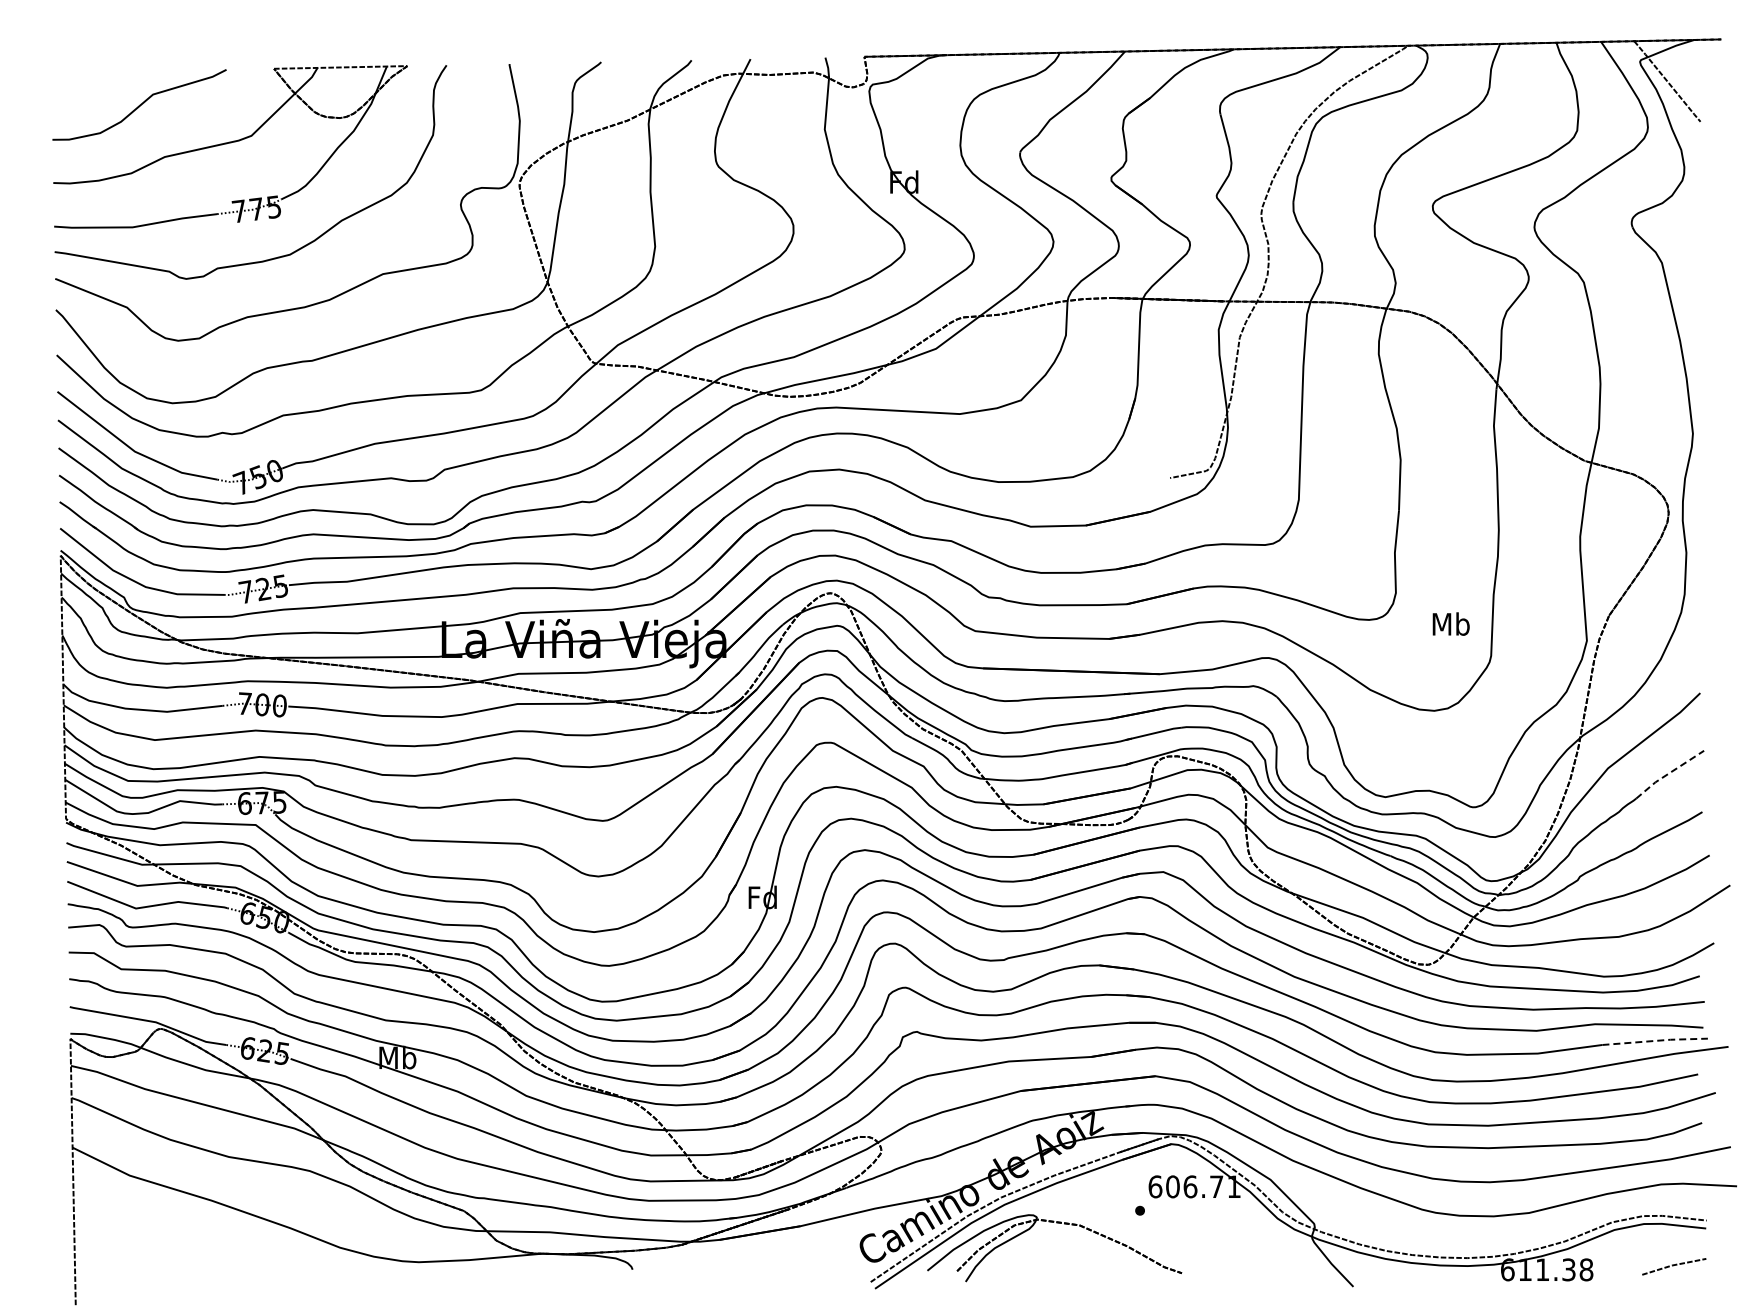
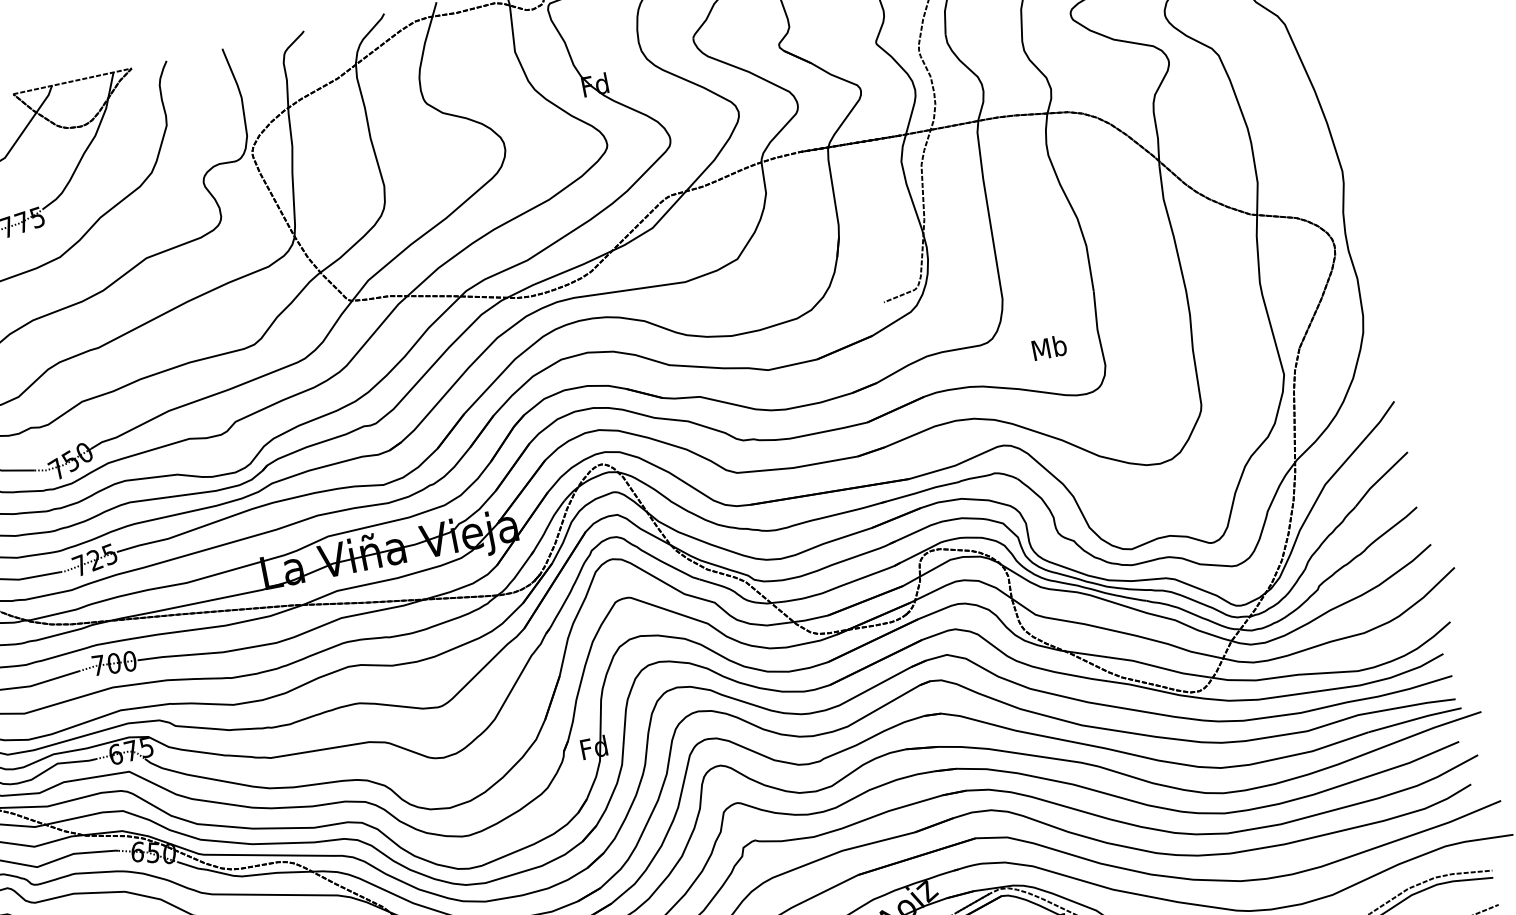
text: (1450, 623) -> (1048, 347), moved
line: (1668, 773) -> (1380, 478), dashed -> solid
line: (1655, 1040) -> (1415, 718), dashed -> solid

